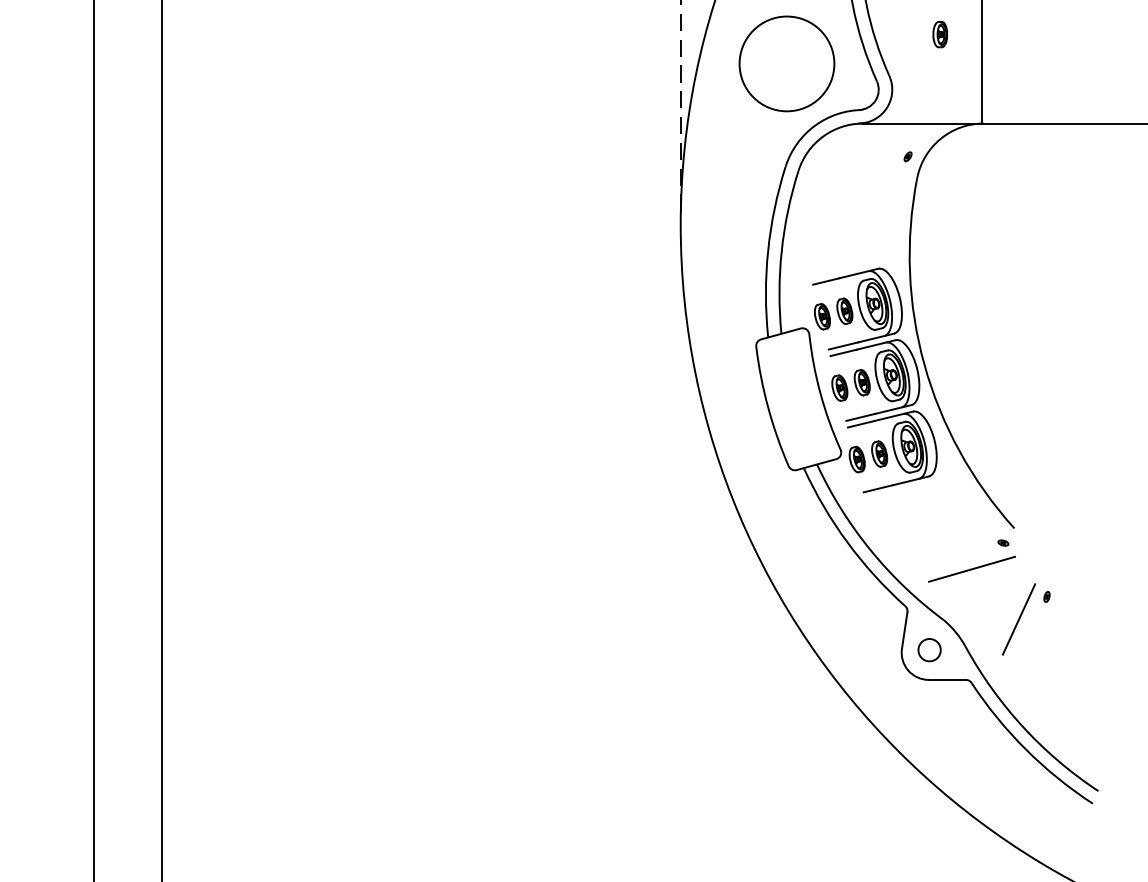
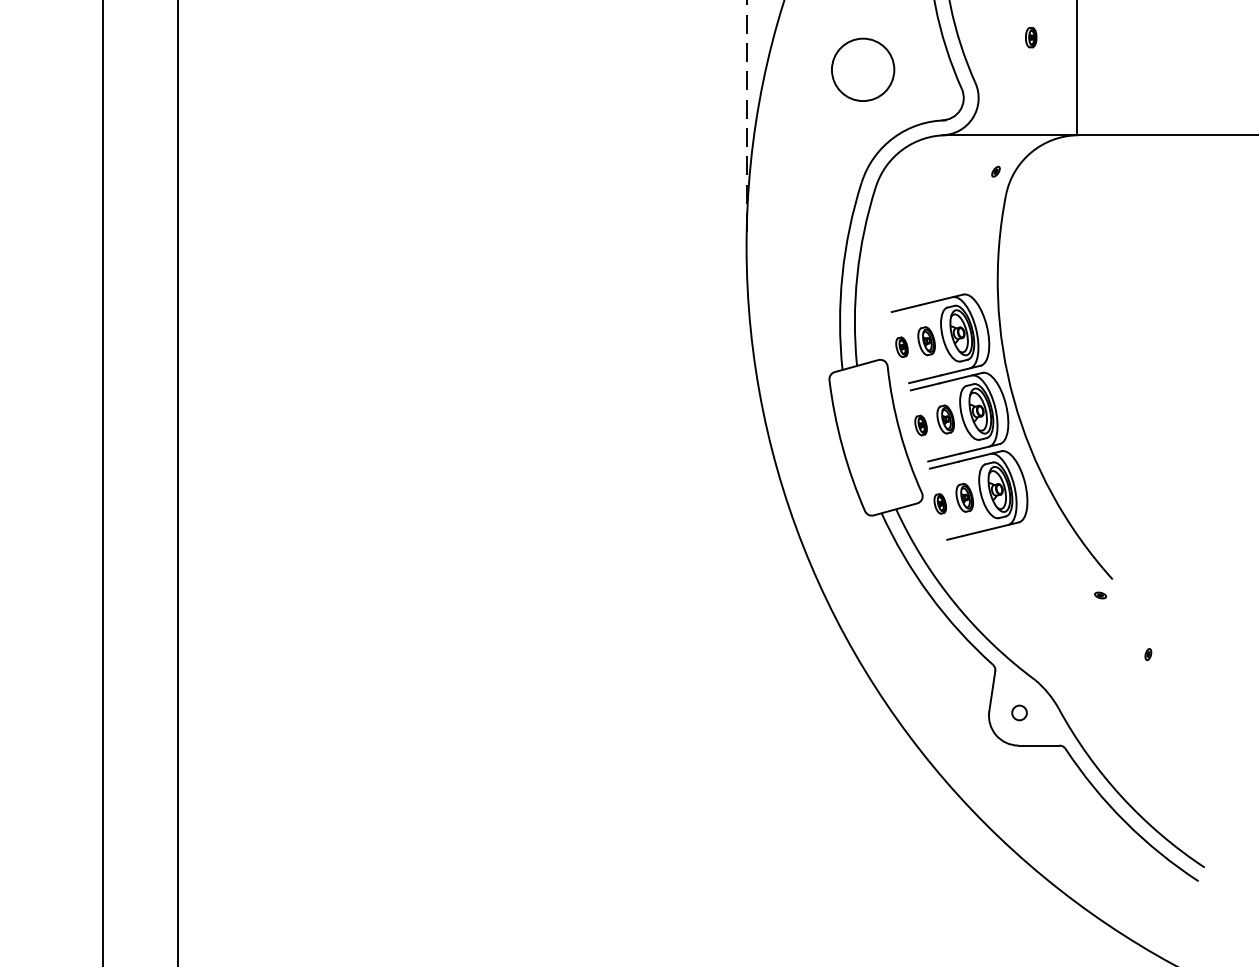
part: (939, 34) -> (1030, 37), size x0.7
circle: (787, 63) -> (863, 69), size x0.6
part: (821, 317) -> (901, 347), size x0.7
part: (839, 388) -> (920, 425), size x0.7
part: (857, 459) -> (940, 503), size x0.7
line: (971, 568) -> (1065, 623), removed
line: (1018, 618) -> (1117, 678), removed
circle: (929, 649) -> (1019, 712), size x0.6

